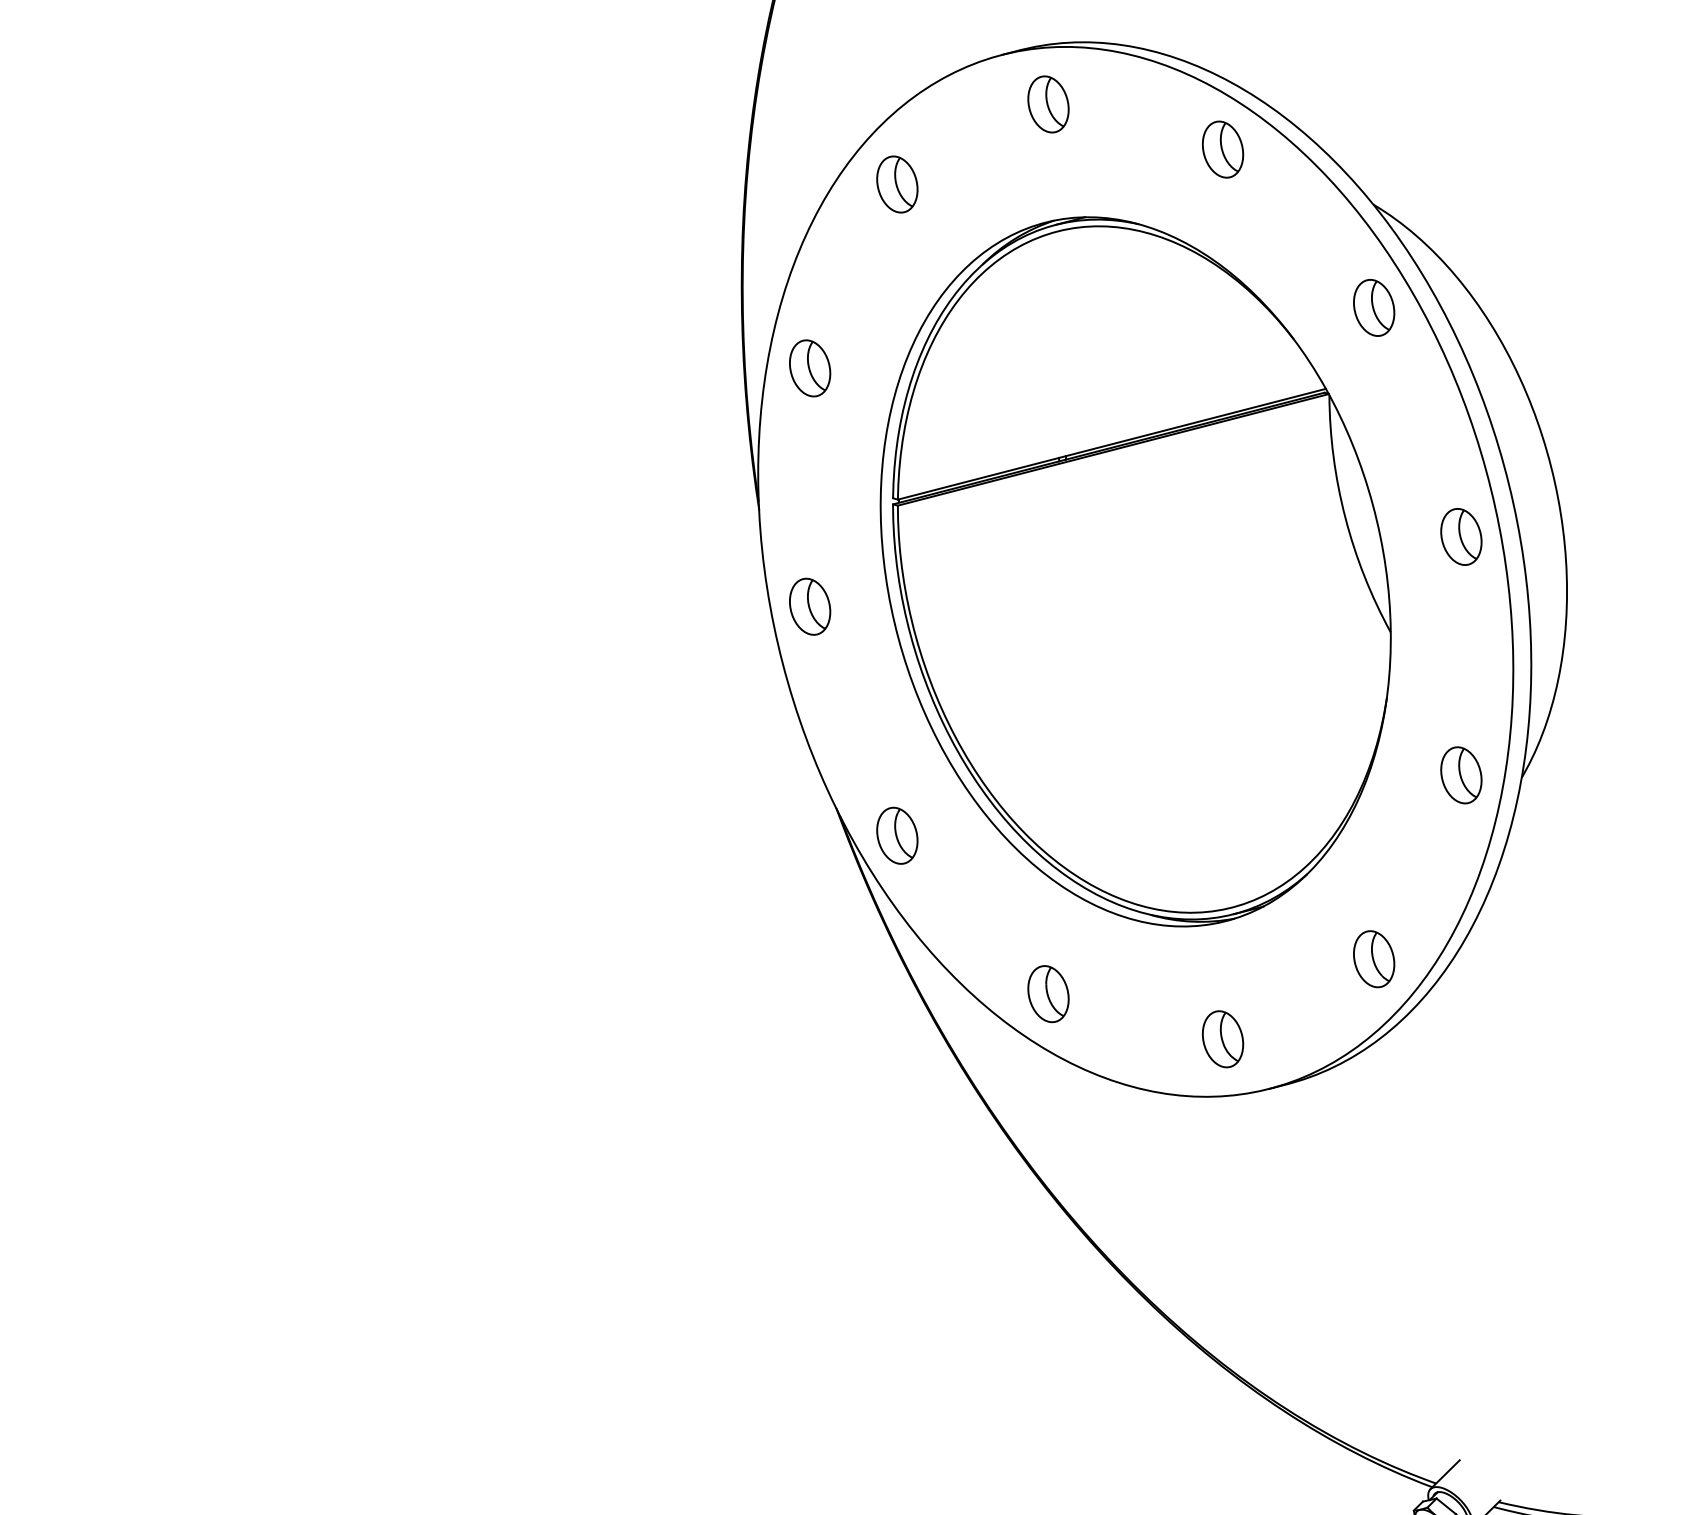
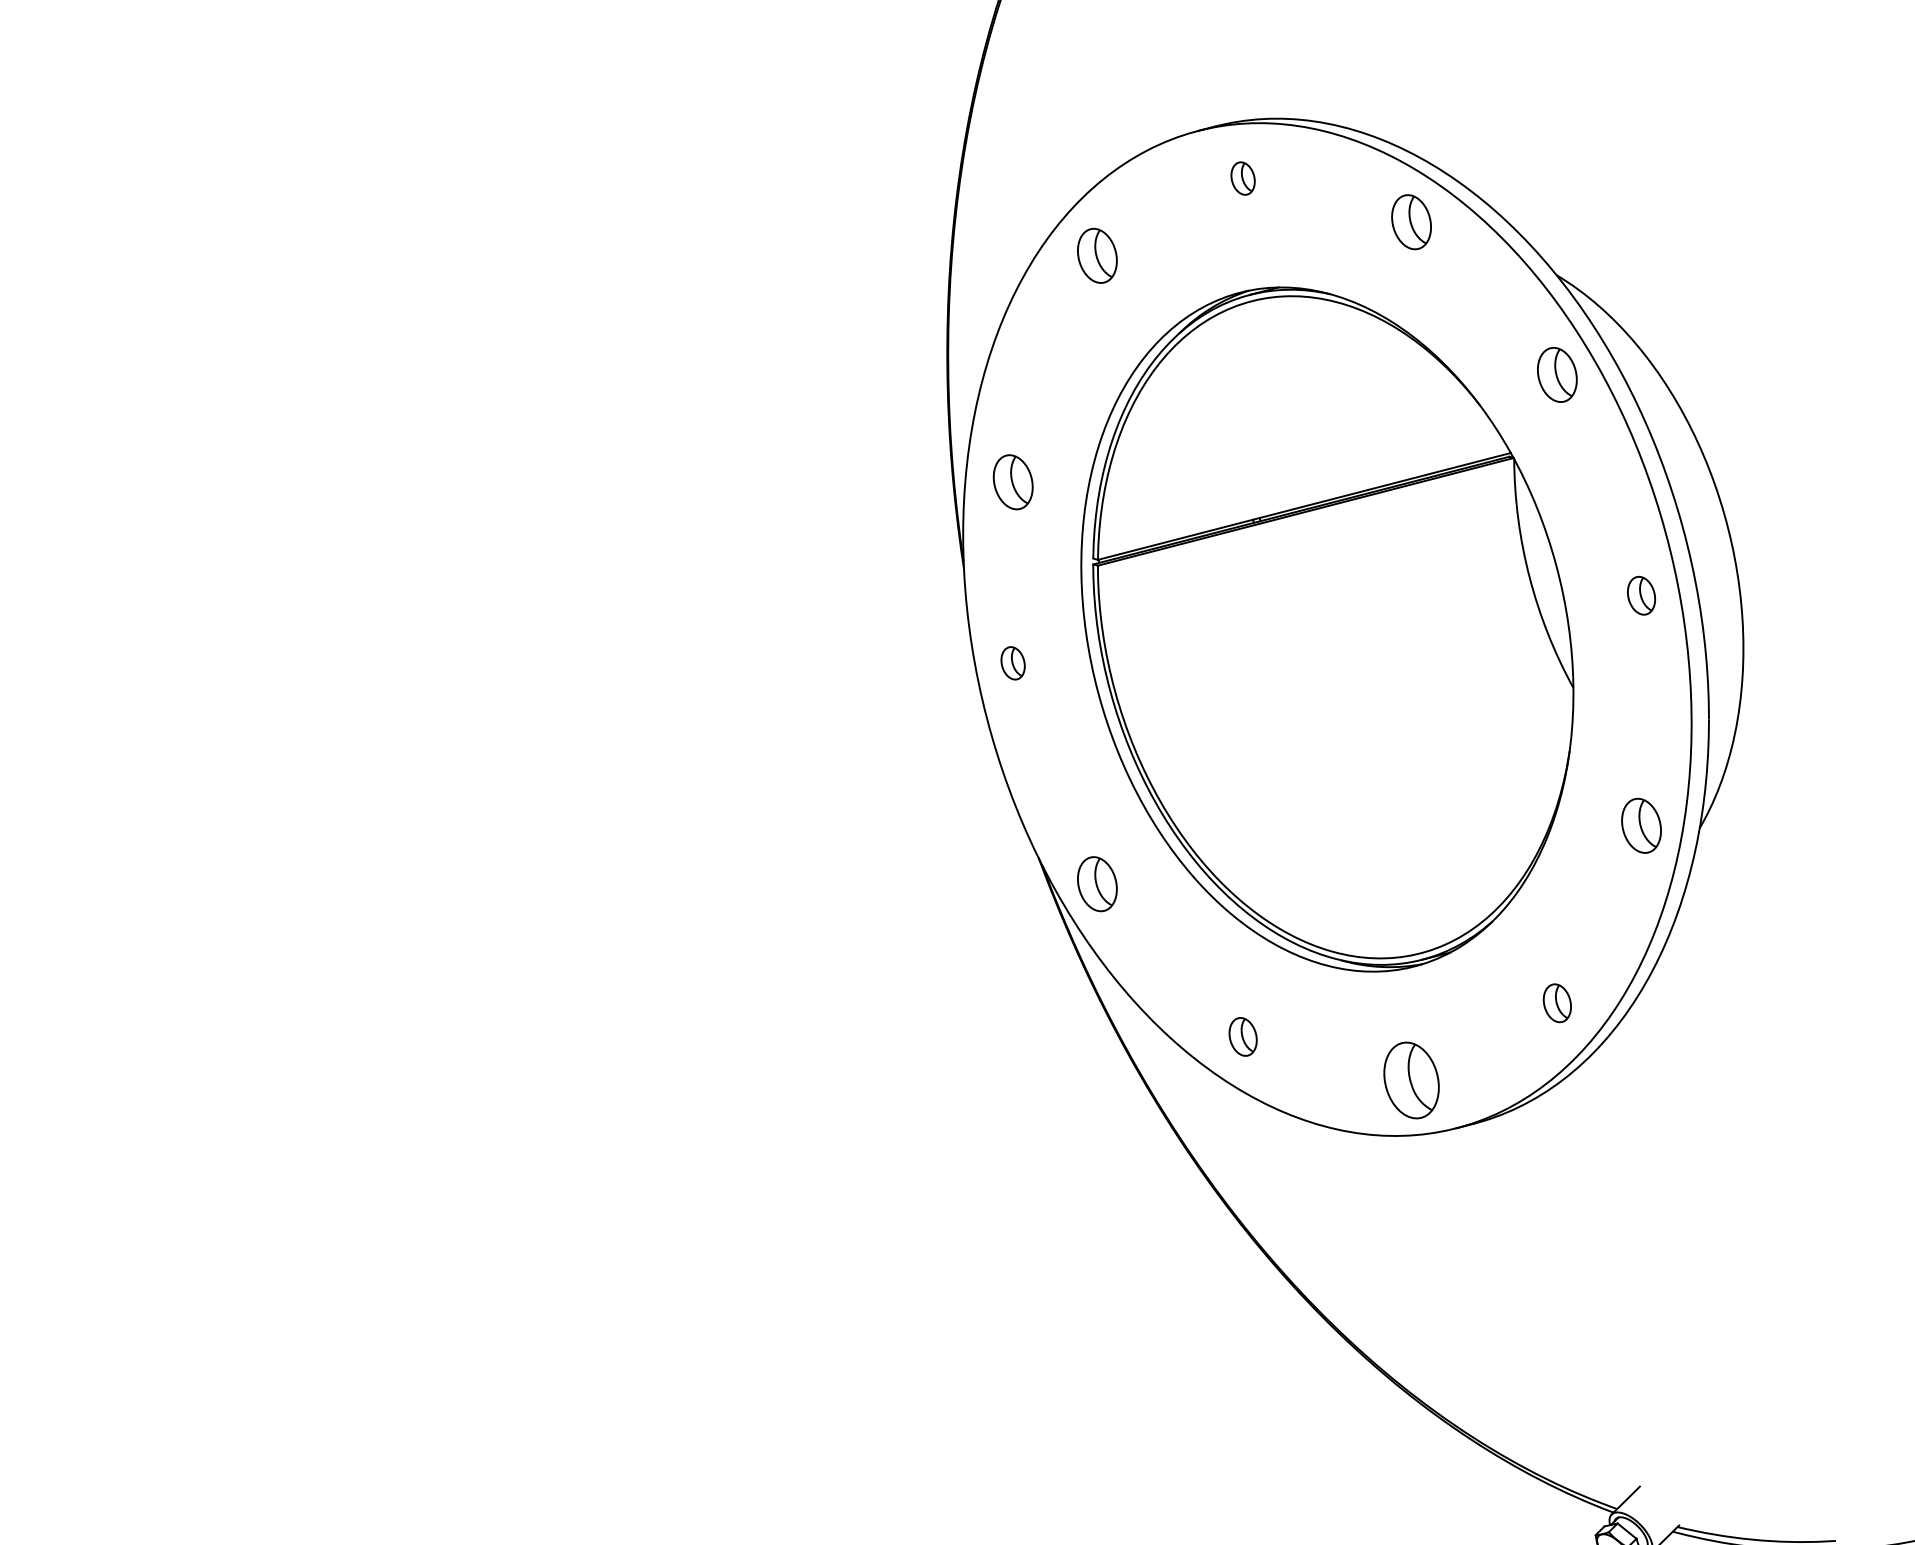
part: (1047, 104) -> (1242, 178), size x0.6
part: (809, 368) -> (1012, 482), moved
part: (1461, 536) -> (1641, 595), size x0.7
part: (809, 607) -> (1012, 663), size x0.6
part: (1374, 959) -> (1557, 1003), size x0.7
part: (1047, 993) -> (1242, 1036), size x0.7
part: (1222, 1039) -> (1411, 1080), size x1.4

